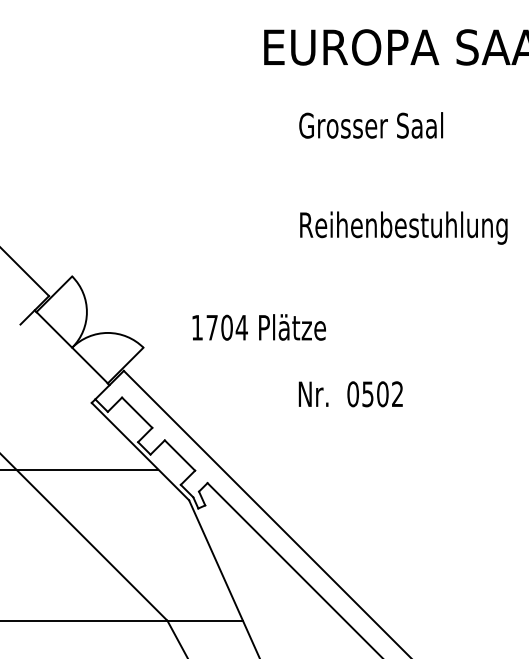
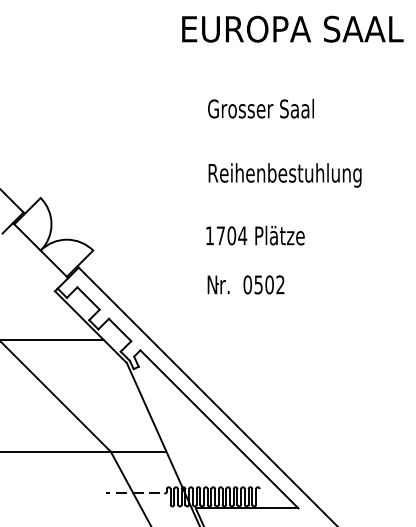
text: (370, 125) -> (260, 108), moved
text: (403, 228) -> (284, 175), moved
text: (259, 327) -> (255, 235), moved

